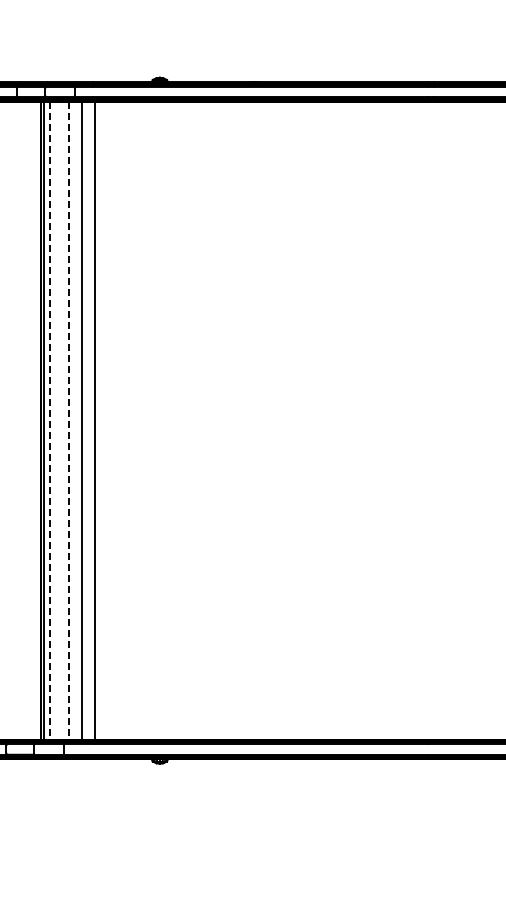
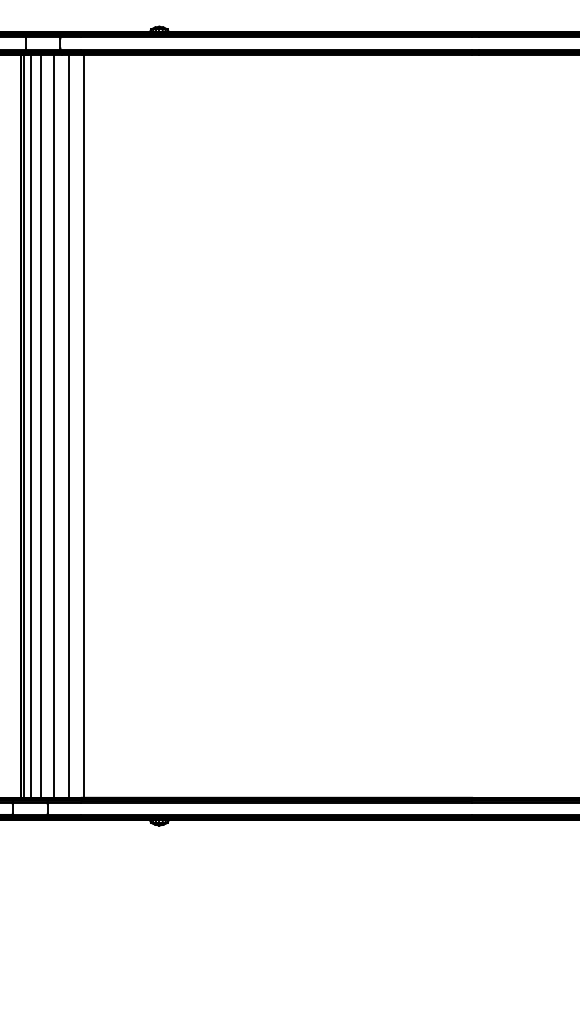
line: (58, 420) -> (41, 425), added
line: (49, 421) -> (30, 426), dashed -> solid
line: (69, 421) -> (54, 426), dashed -> solid

